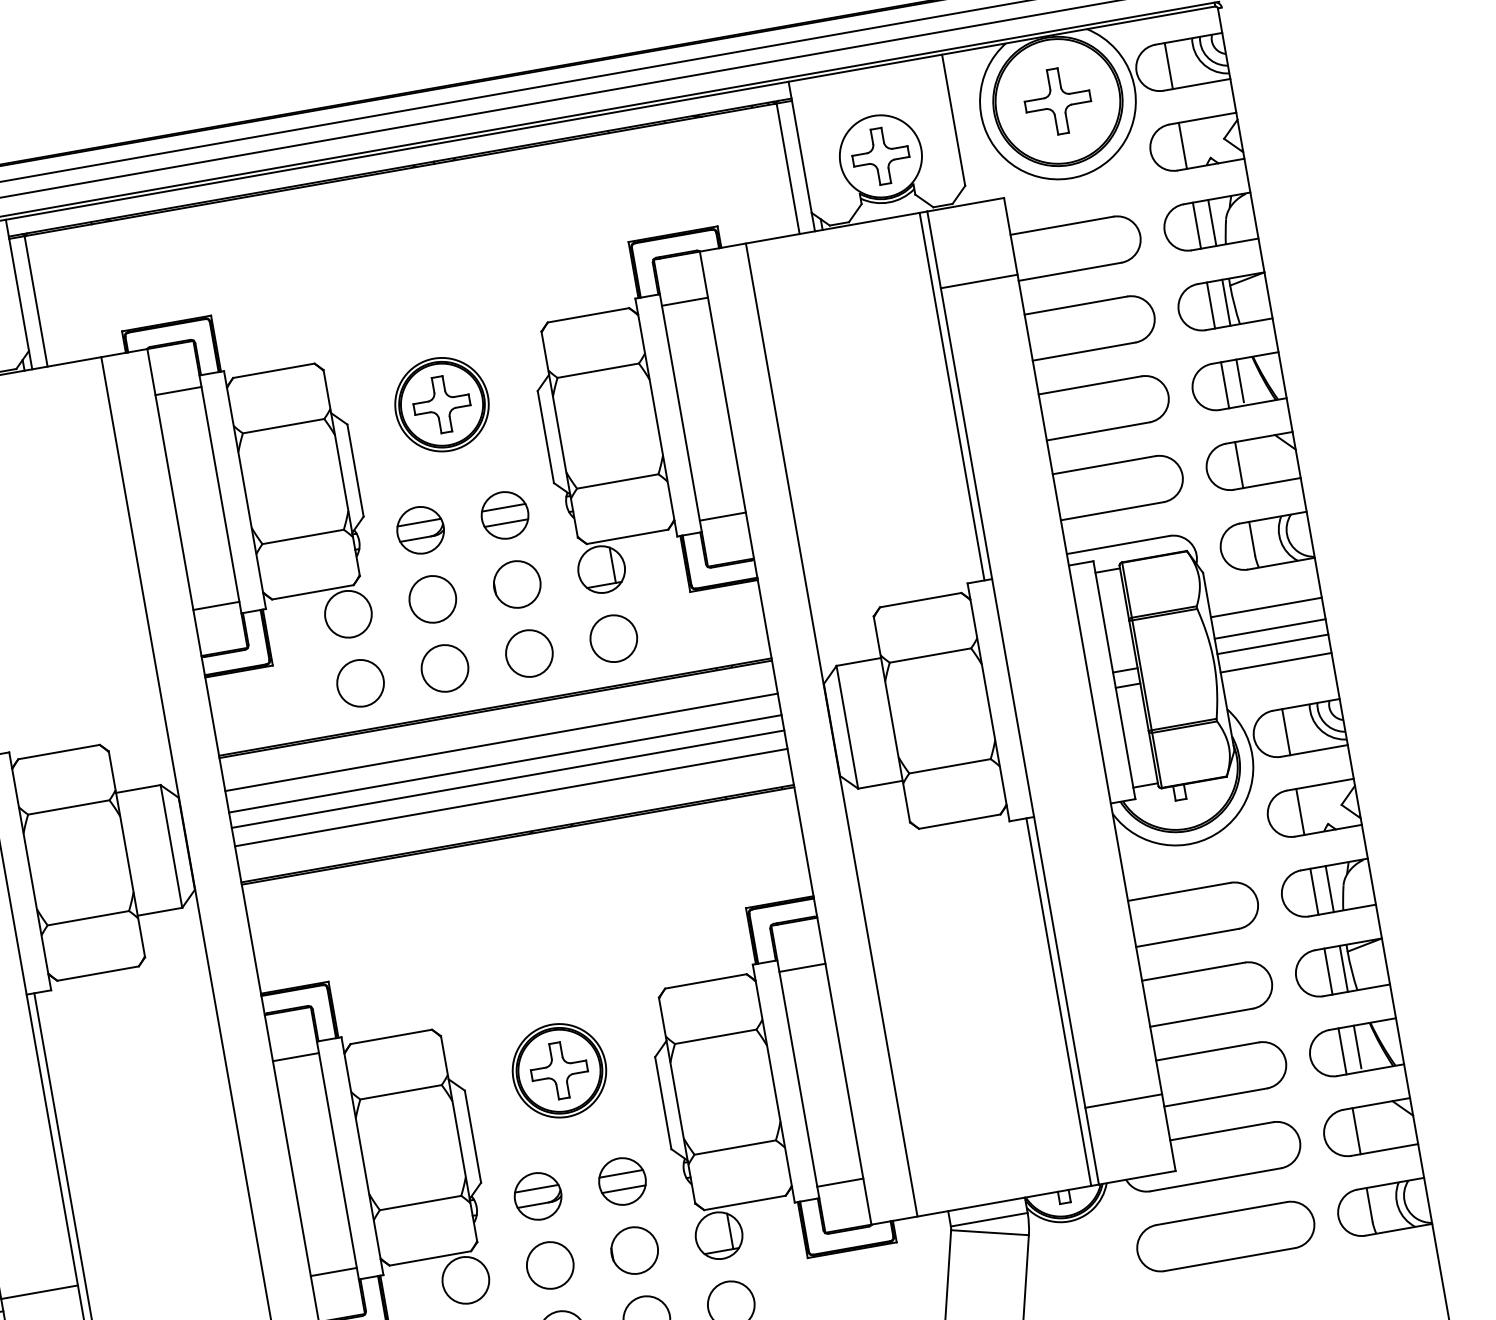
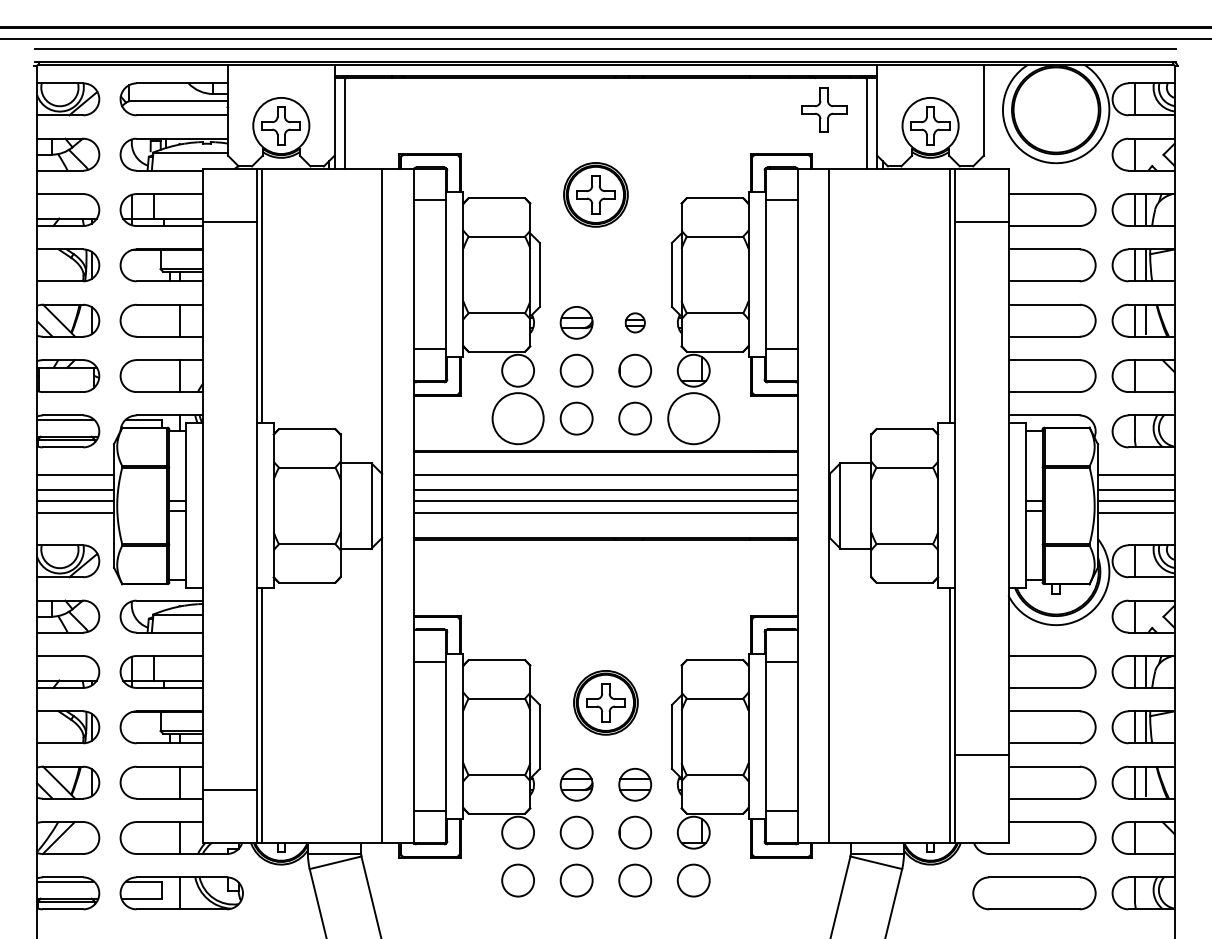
part: (1058, 100) -> (824, 109), moved
part: (441, 404) -> (595, 194), moved
part: (505, 514) -> (635, 322), size x0.6
circle: (613, 638) -> (693, 418), size x1.6
circle: (361, 683) -> (518, 418), size x1.6
line: (1123, 1101) -> (981, 755), moved

